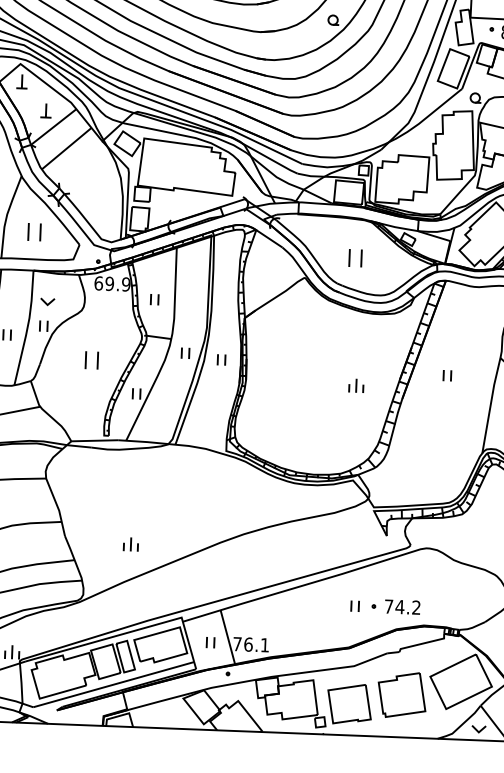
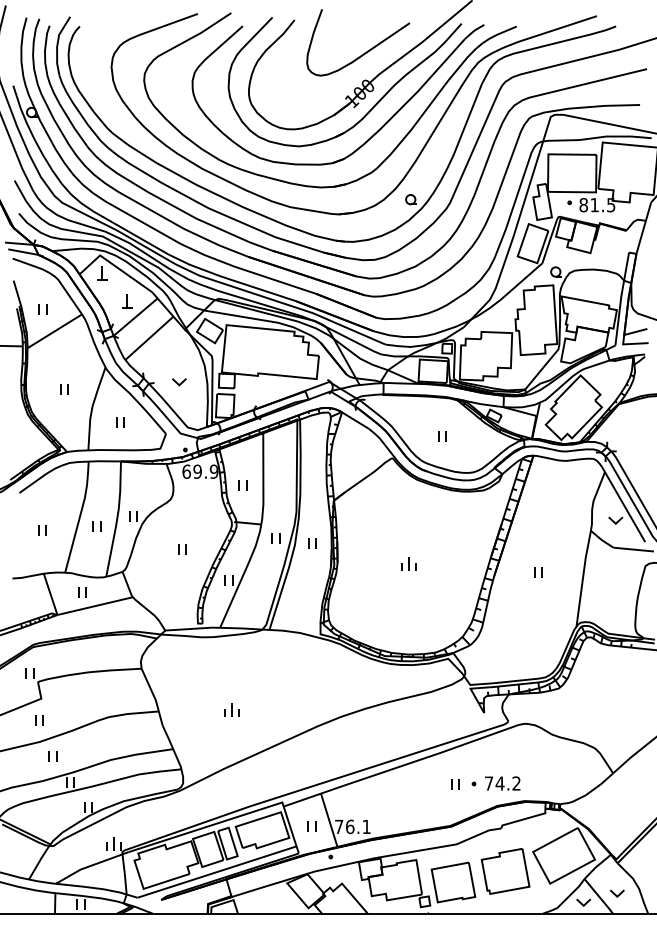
part: (34, 231) -> (120, 422), size x0.62
part: (355, 258) -> (442, 436), size x0.62
part: (47, 302) -> (179, 382), moved
part: (91, 360) -> (182, 549), size x0.62
part: (447, 375) -> (538, 572), moved
part: (355, 385) -> (408, 563), moved
part: (130, 543) -> (231, 709), moved

